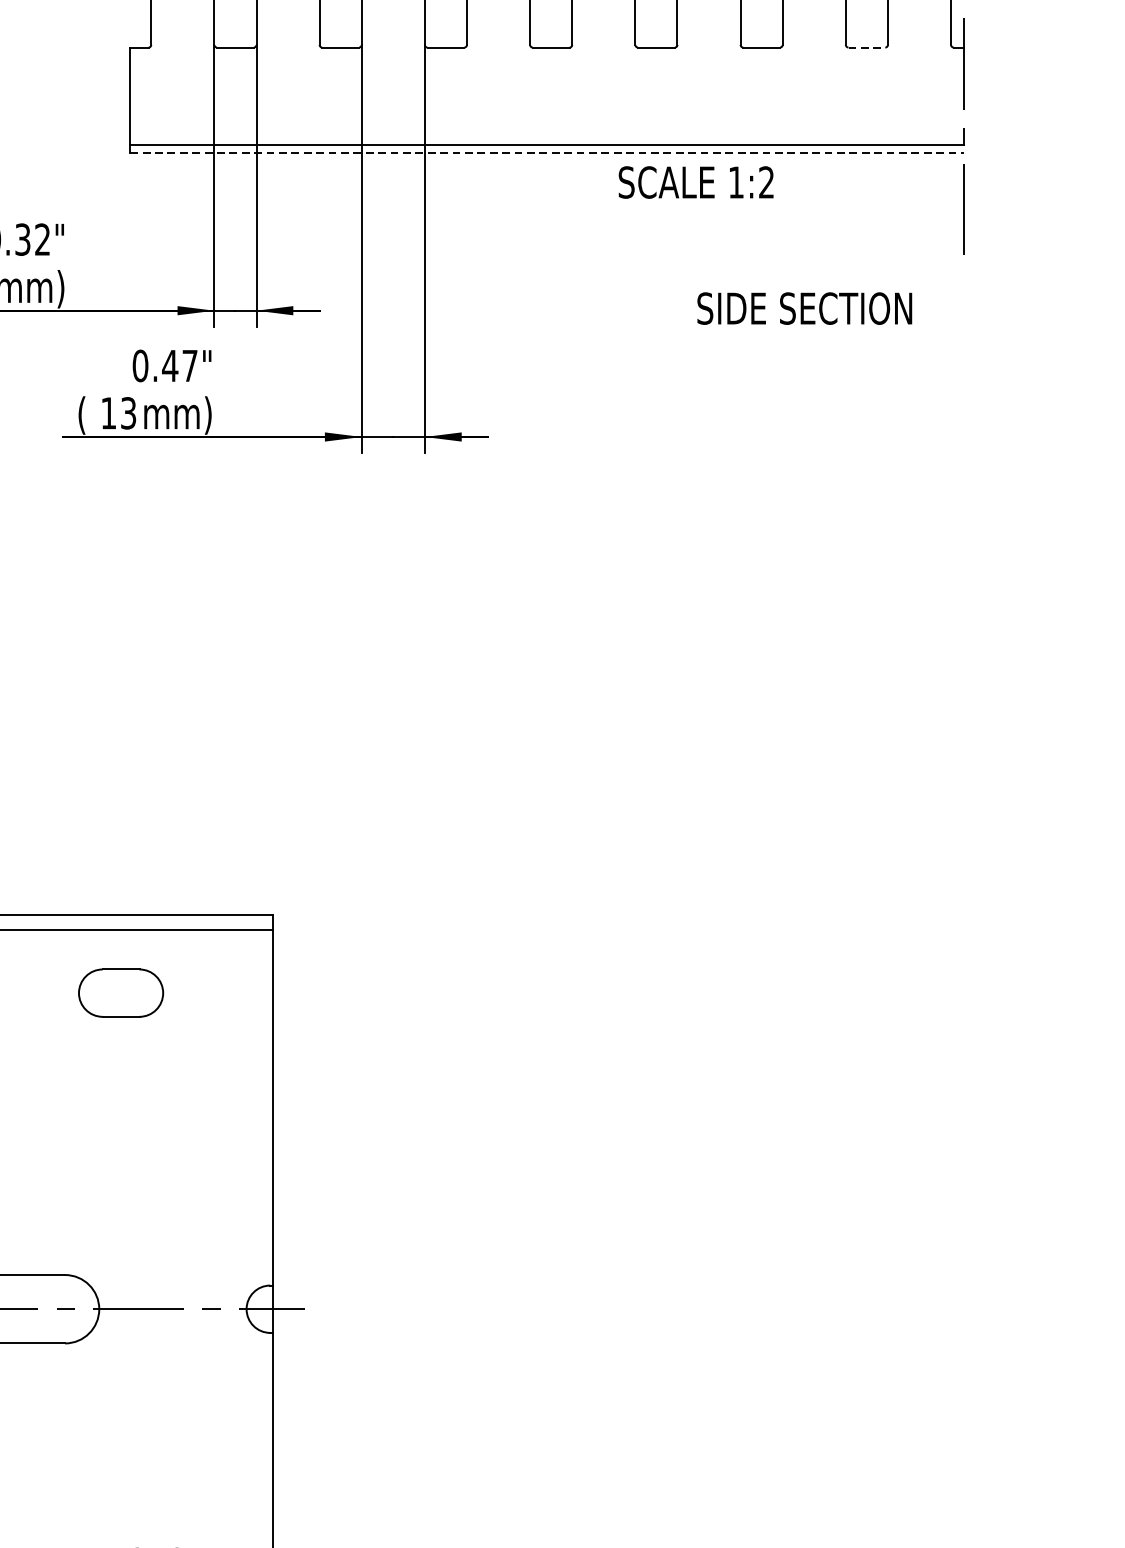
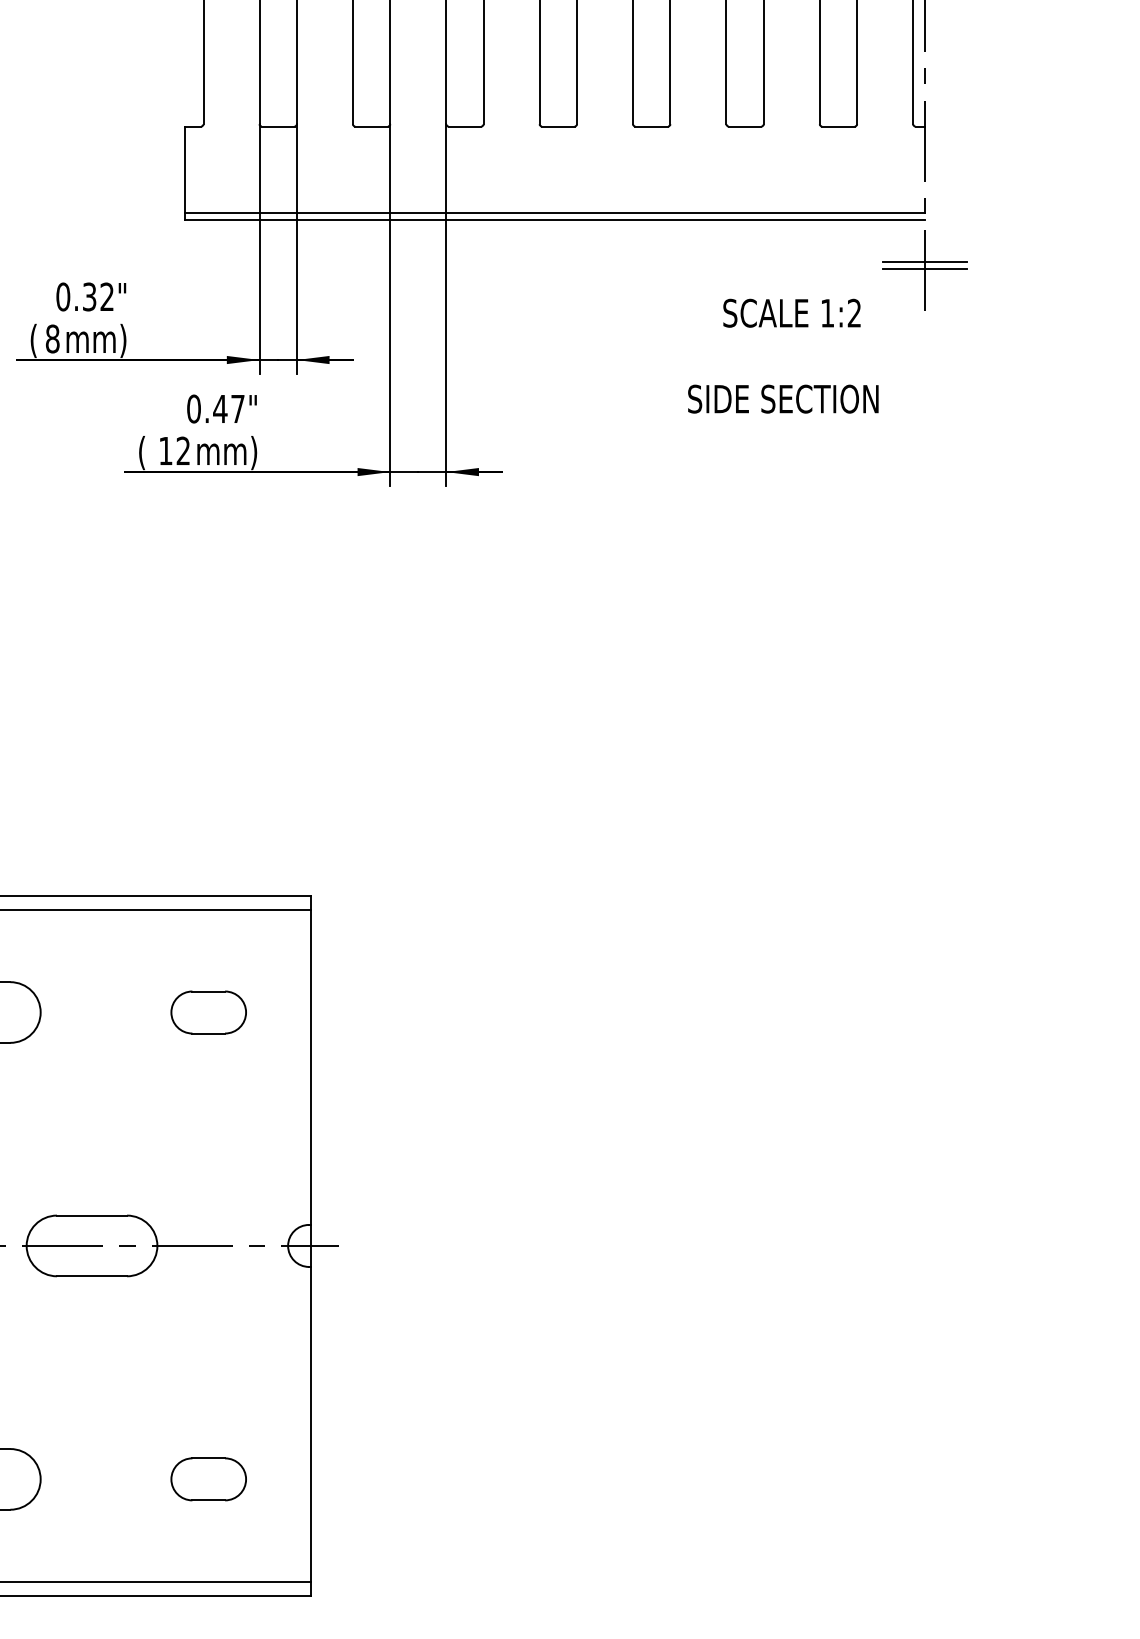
line: (866, 47) -> (838, 126), dashed -> solid
line: (546, 152) -> (554, 219), dashed -> solid
text: (695, 181) -> (791, 312), moved
line: (963, 199) -> (924, 261), added
line: (963, 207) -> (924, 268), added
text: (804, 307) -> (783, 398), moved
text: (127, 412) -> (182, 450), 13 -> 12
part: (120, 993) -> (208, 1012), moved

